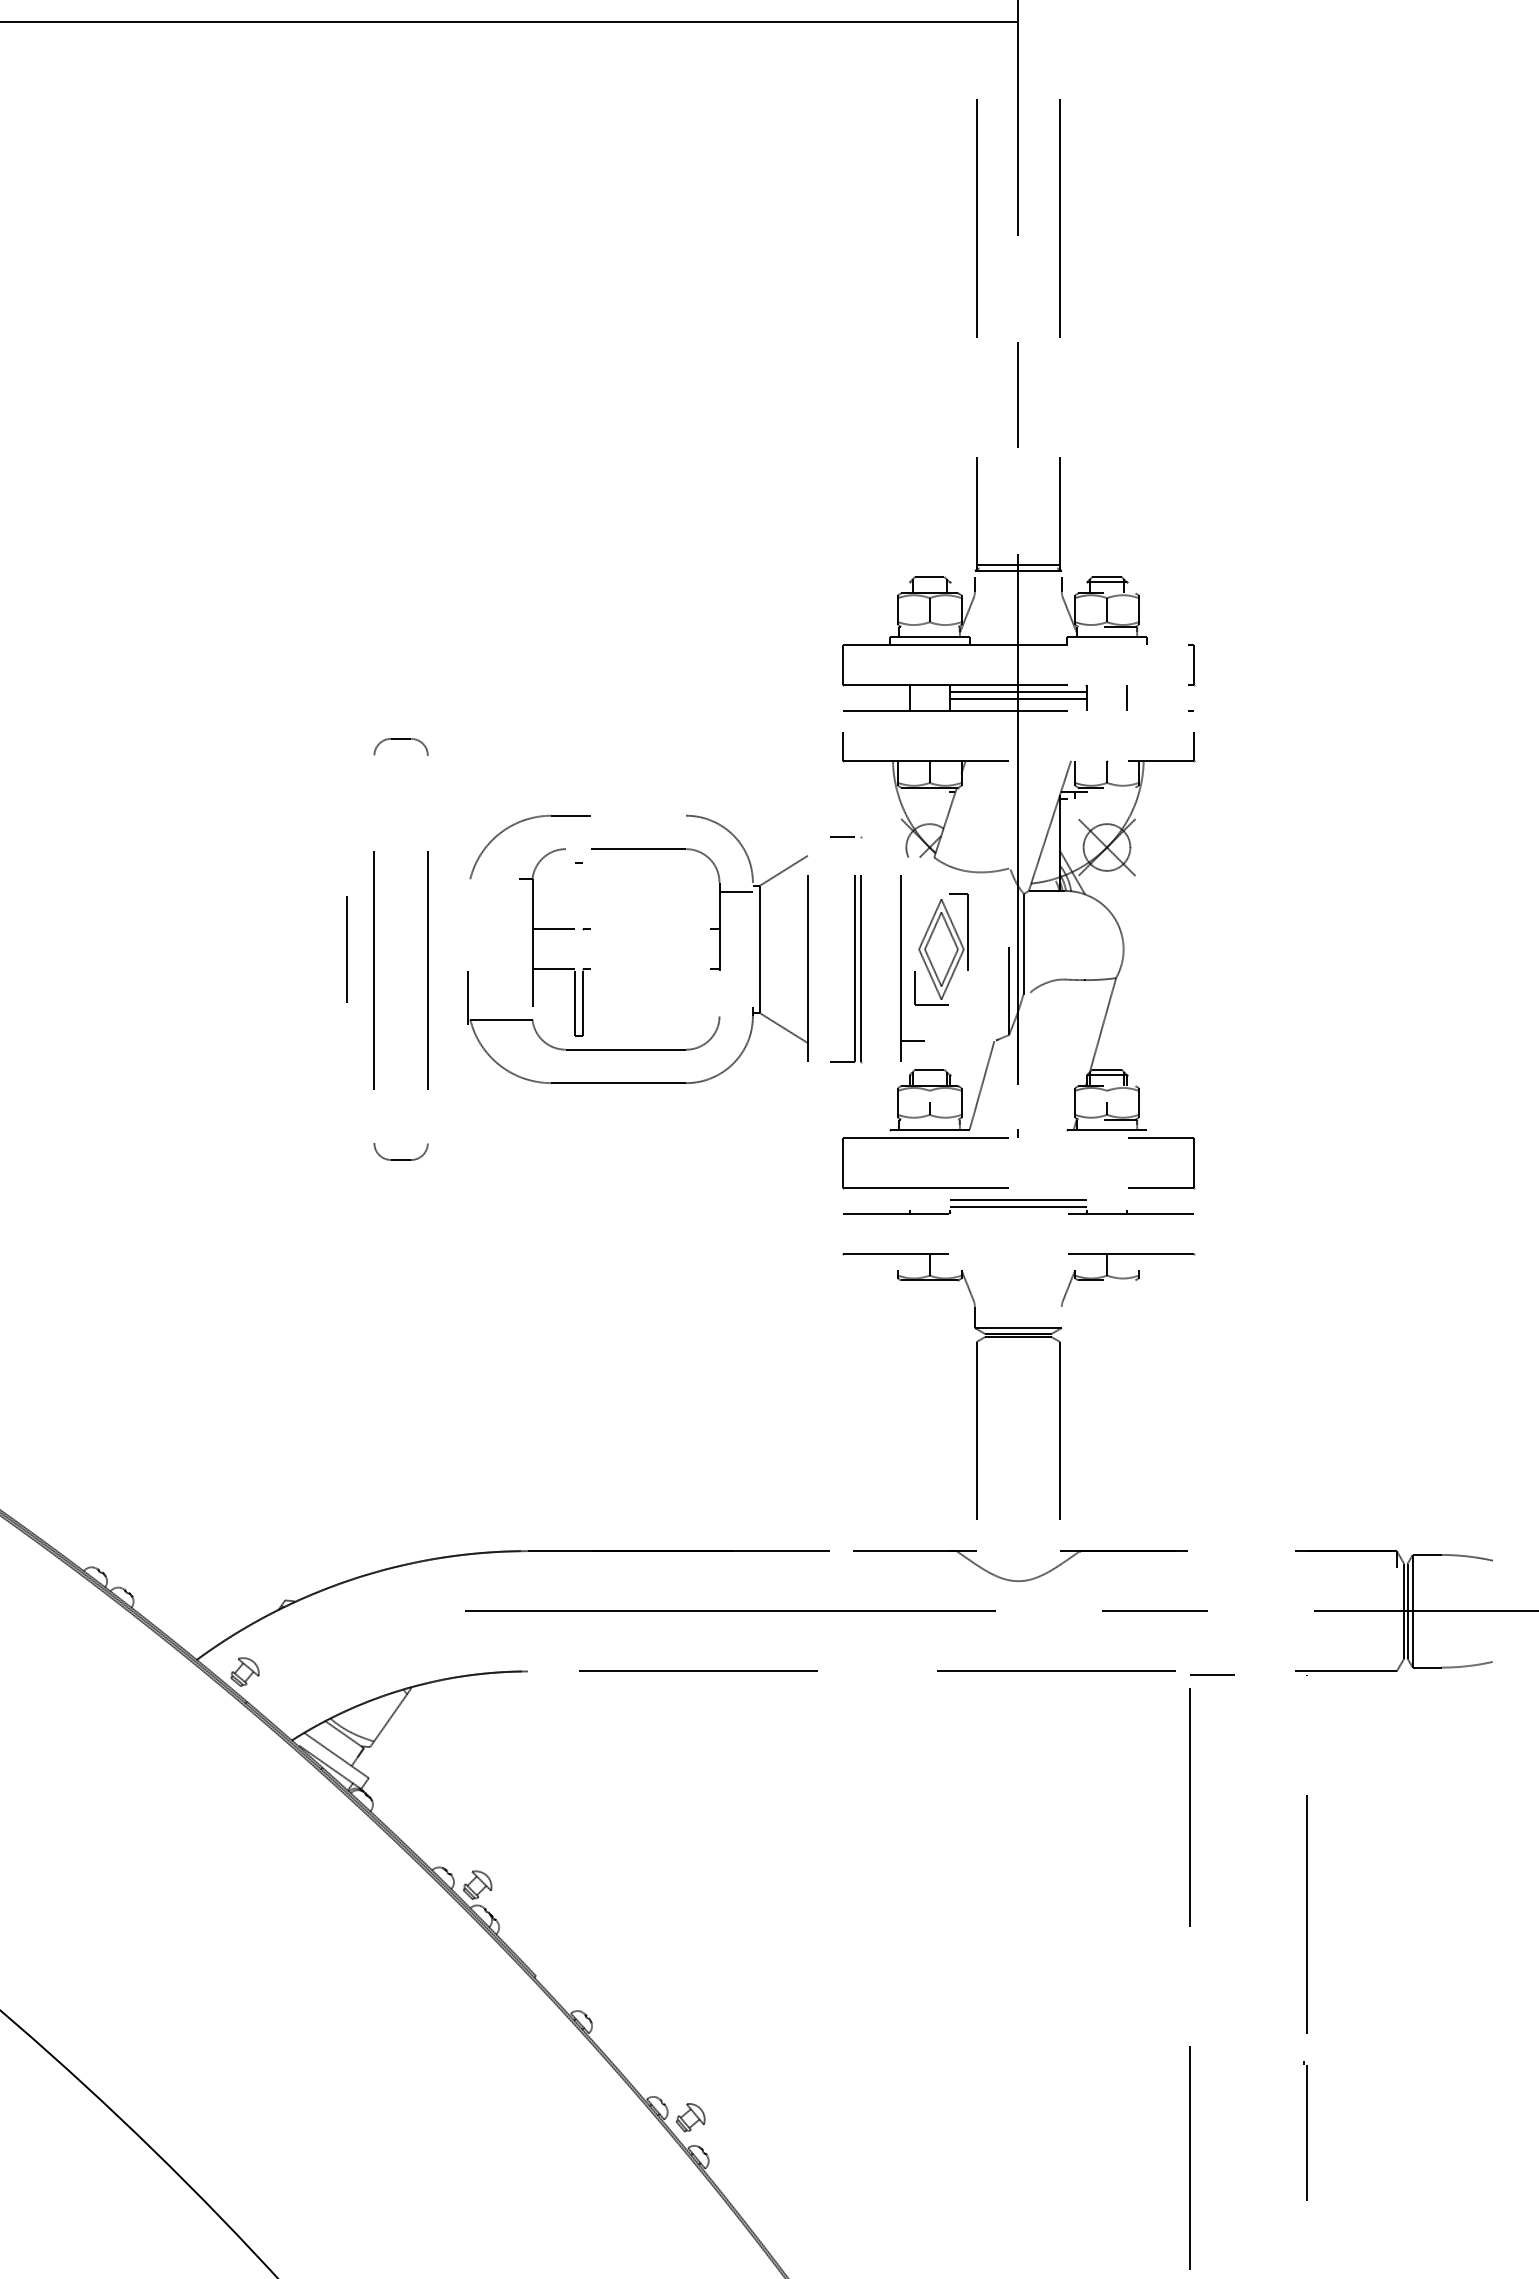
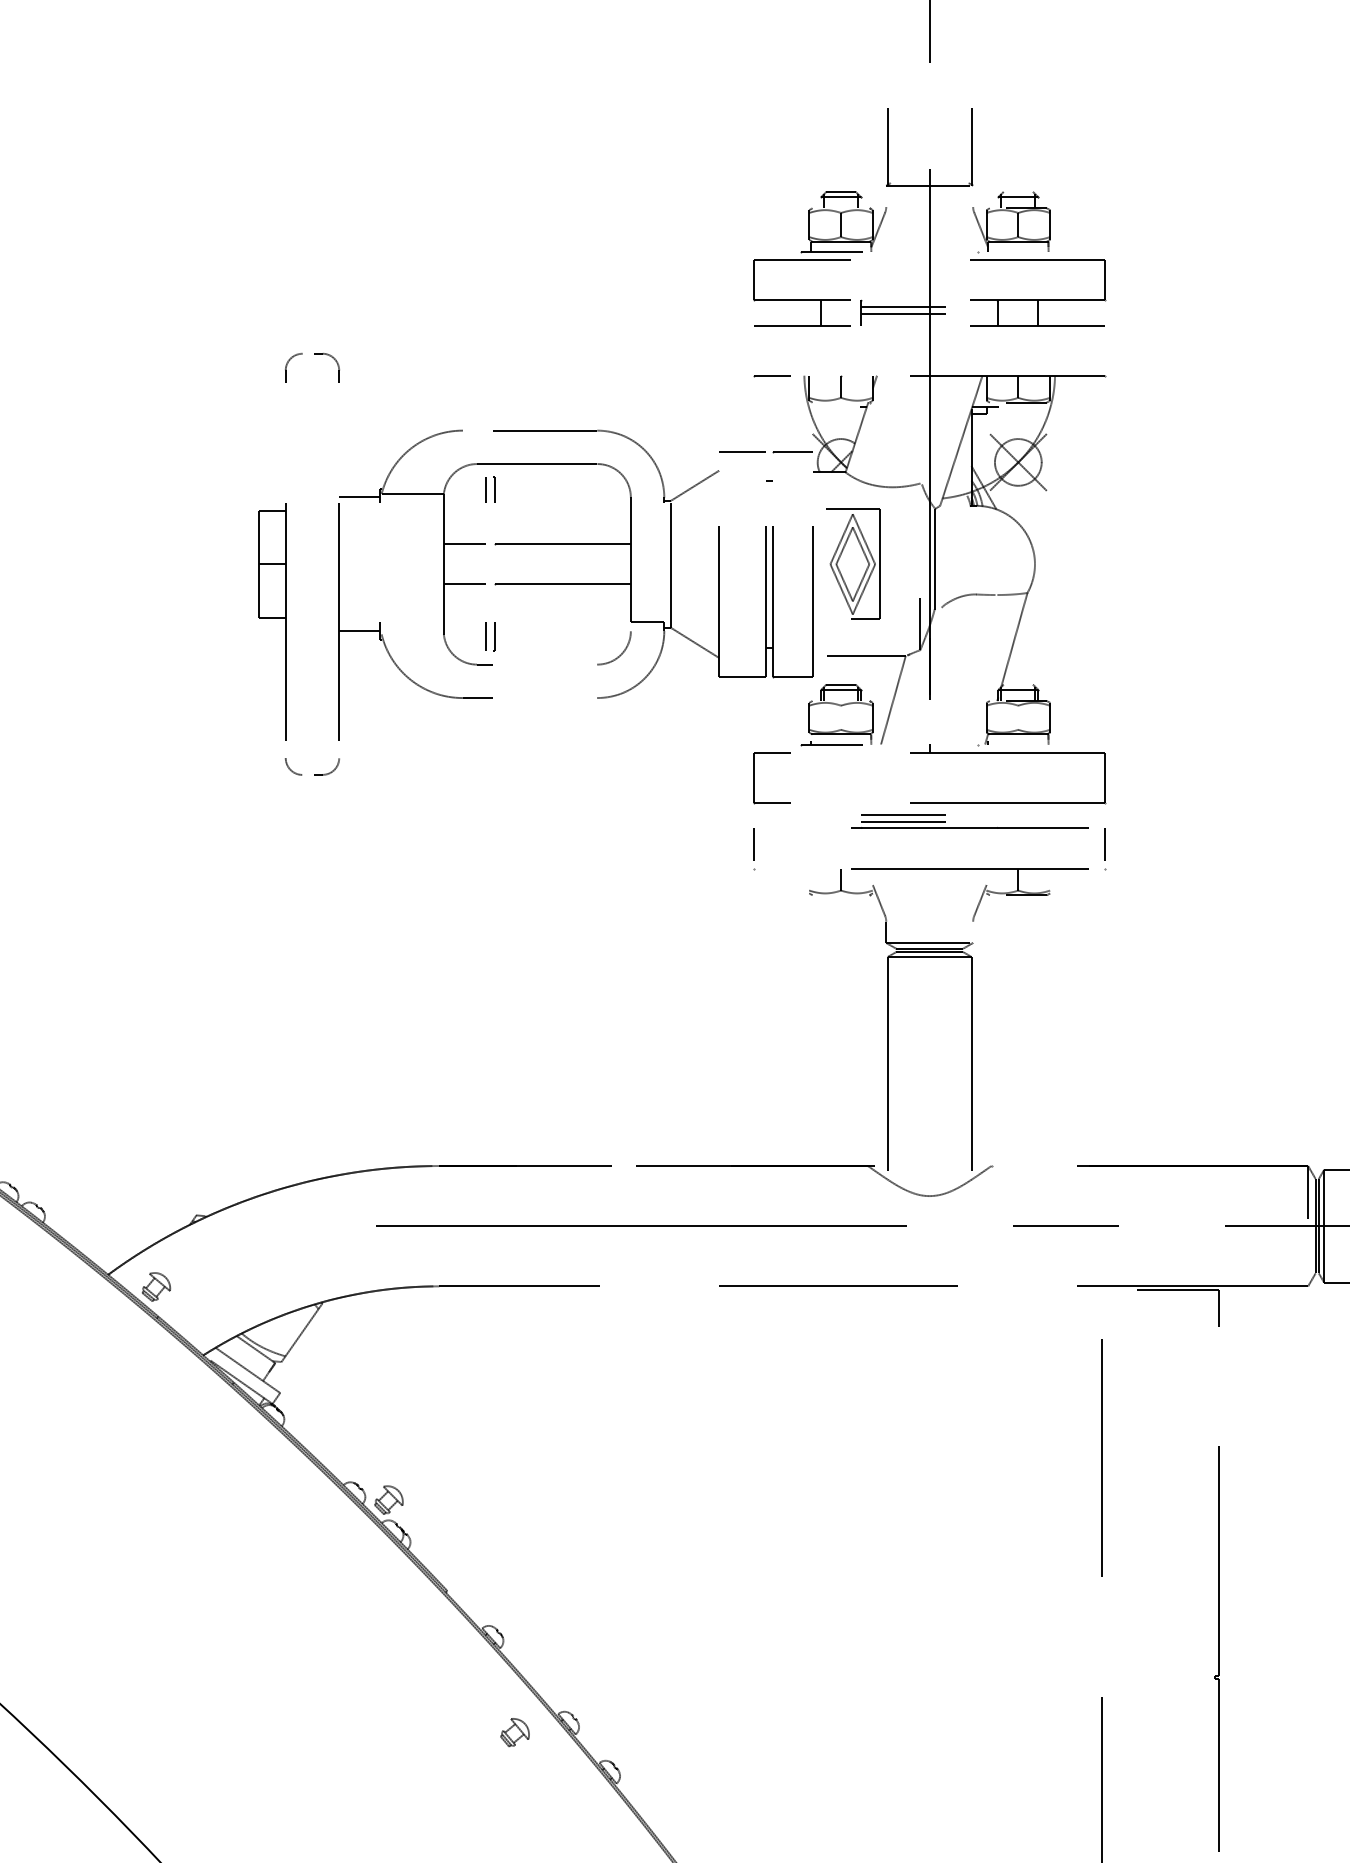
part: (690, 2117) -> (514, 1732), moved

